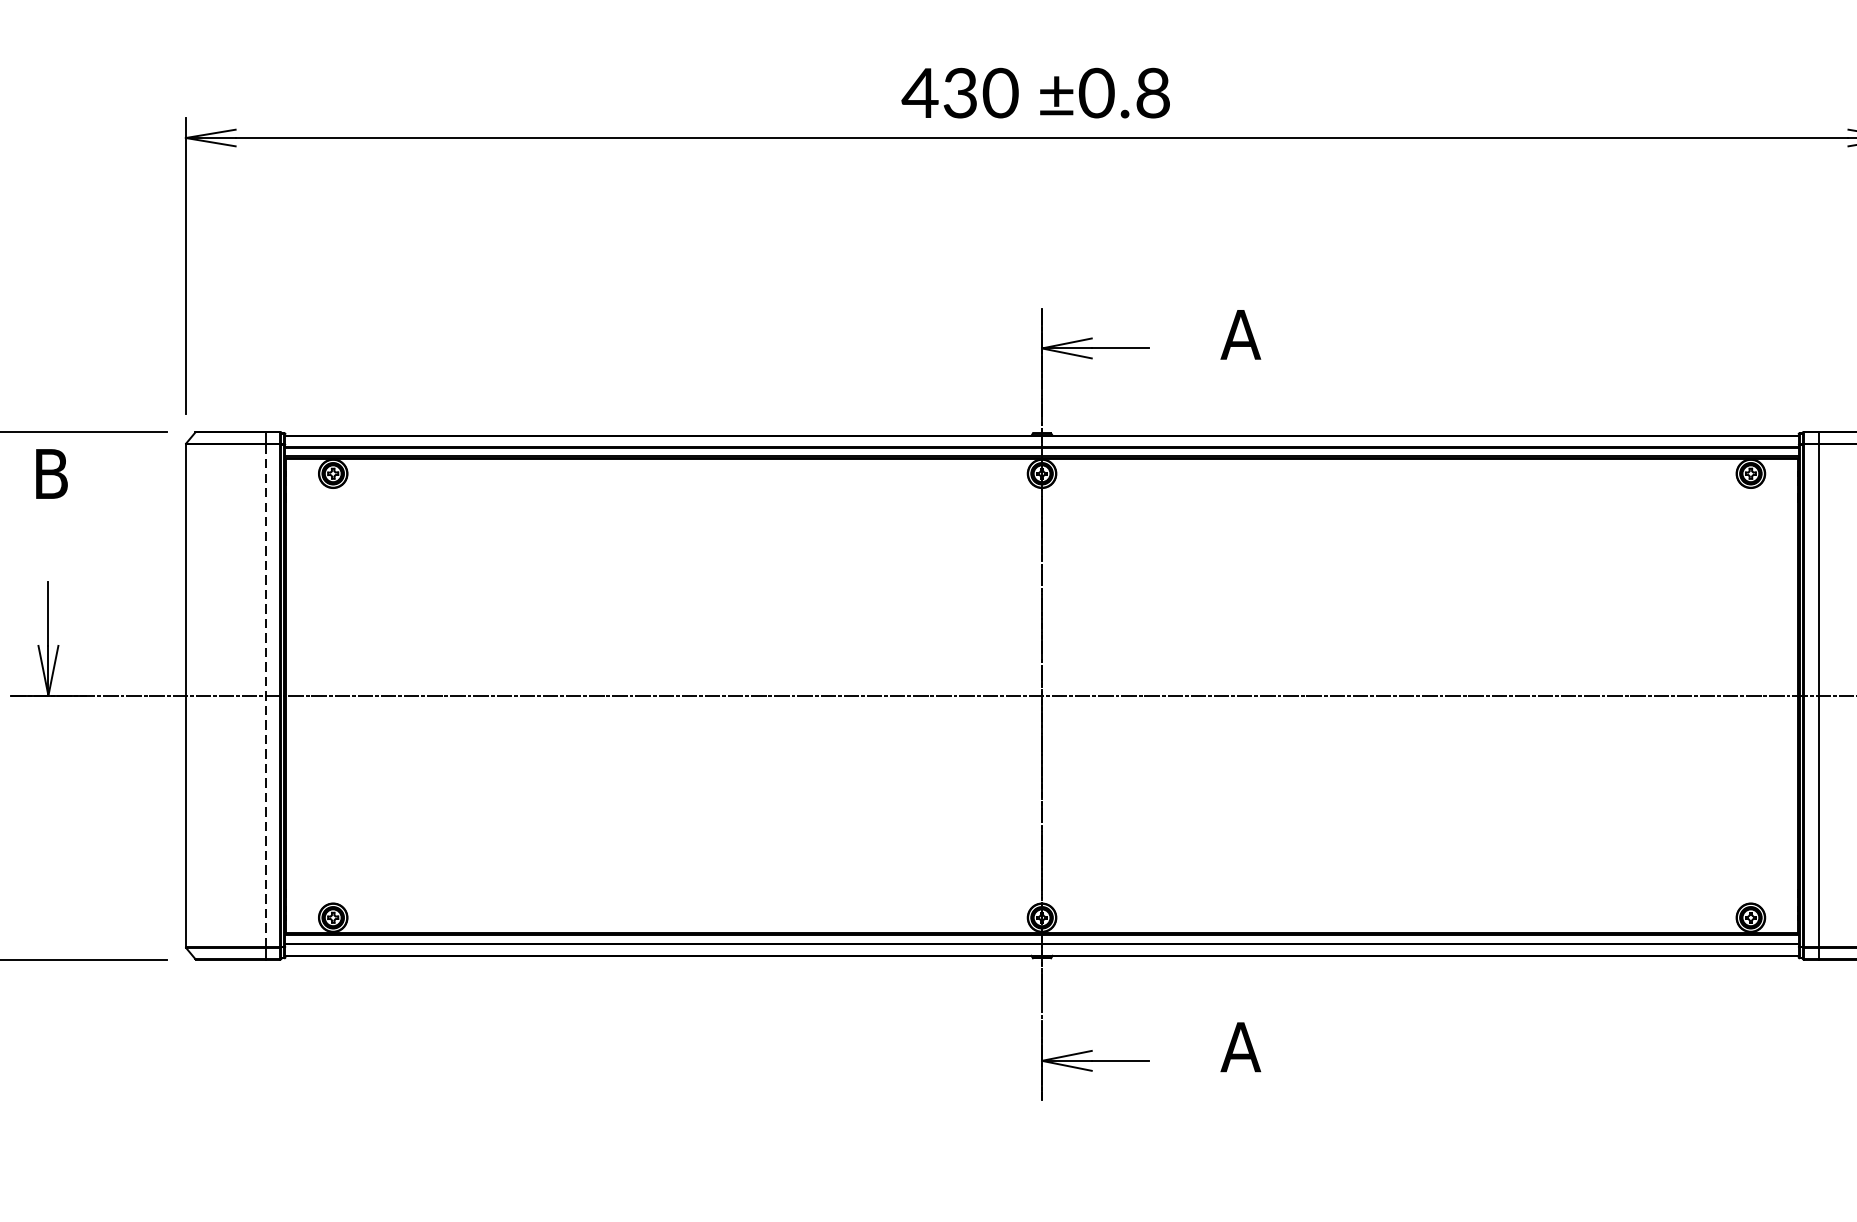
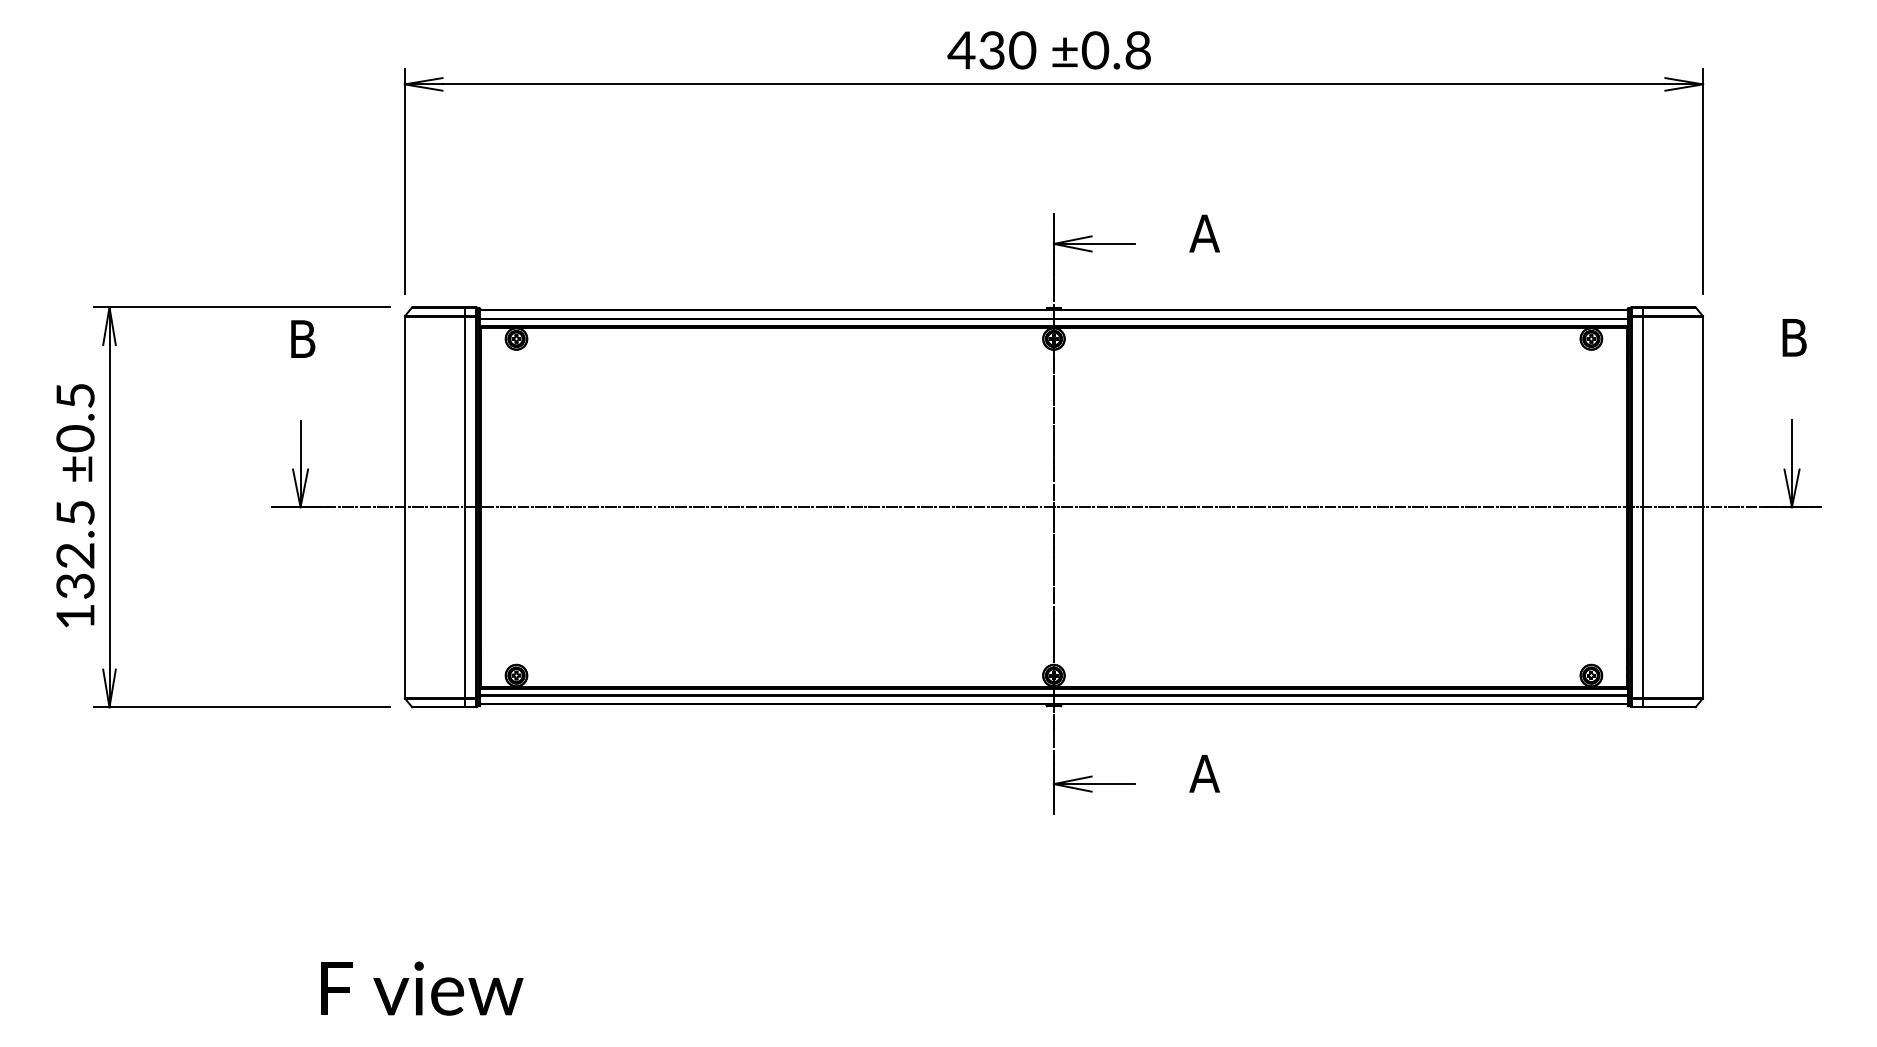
line: (265, 696) -> (465, 507), dashed -> solid

